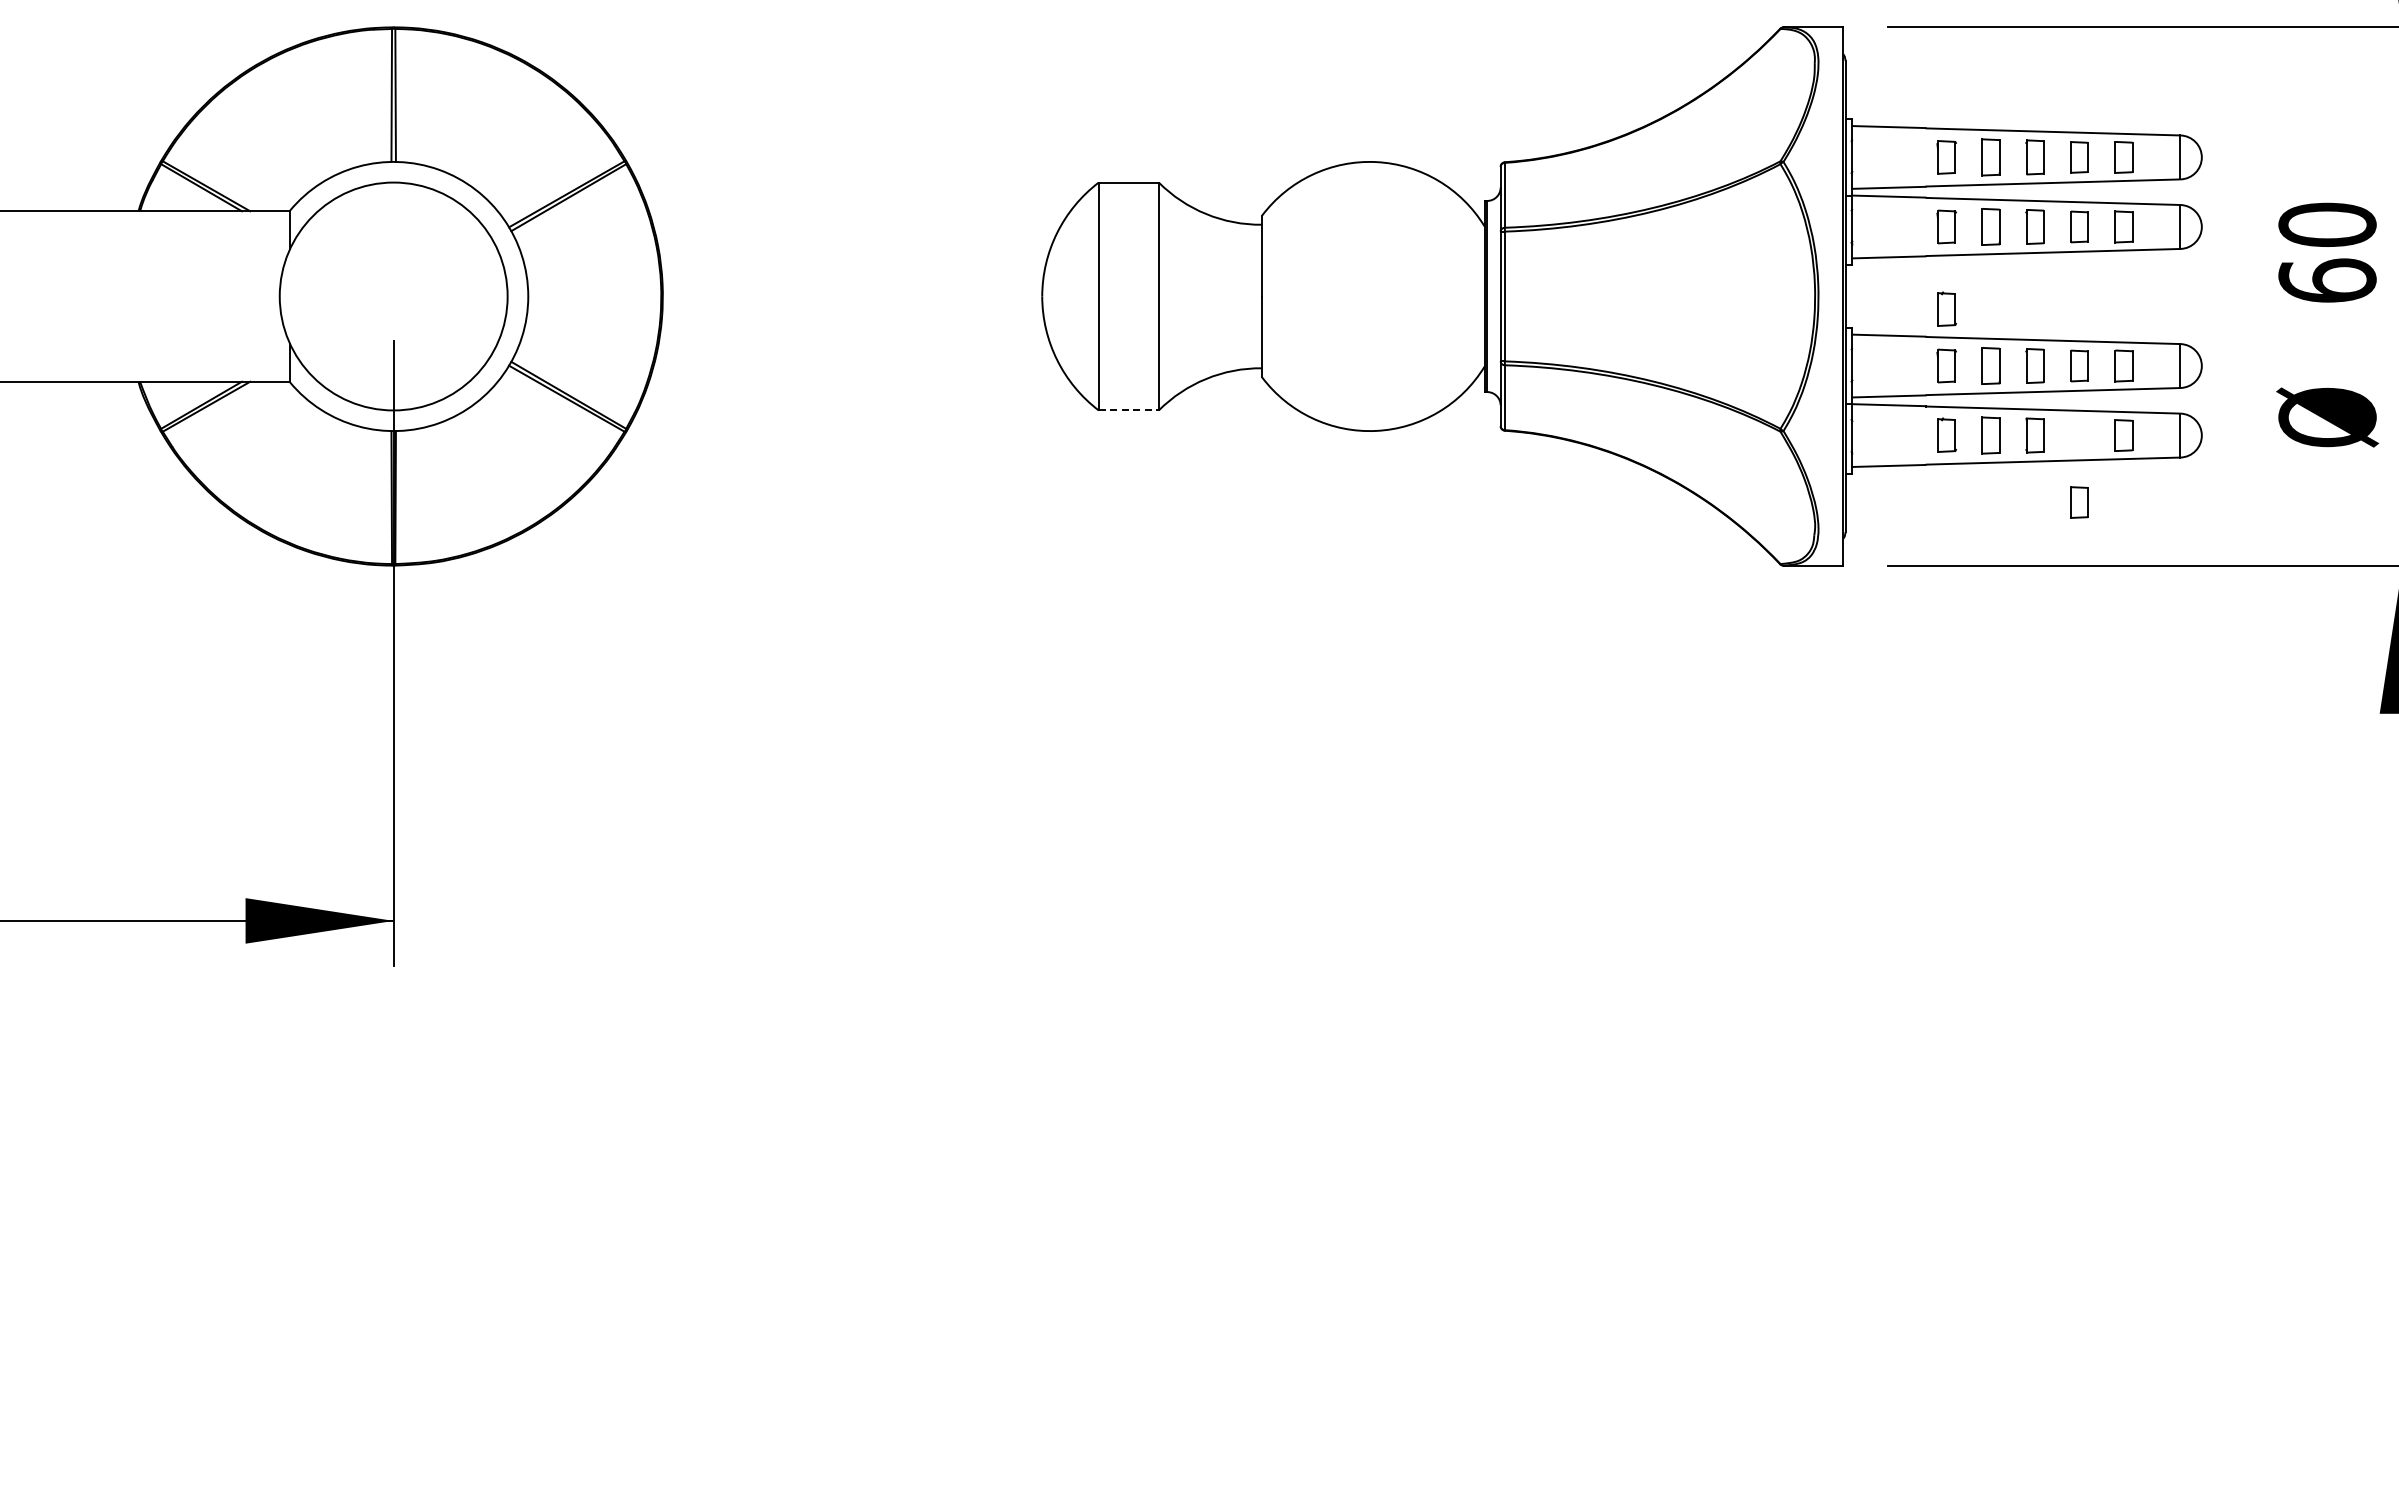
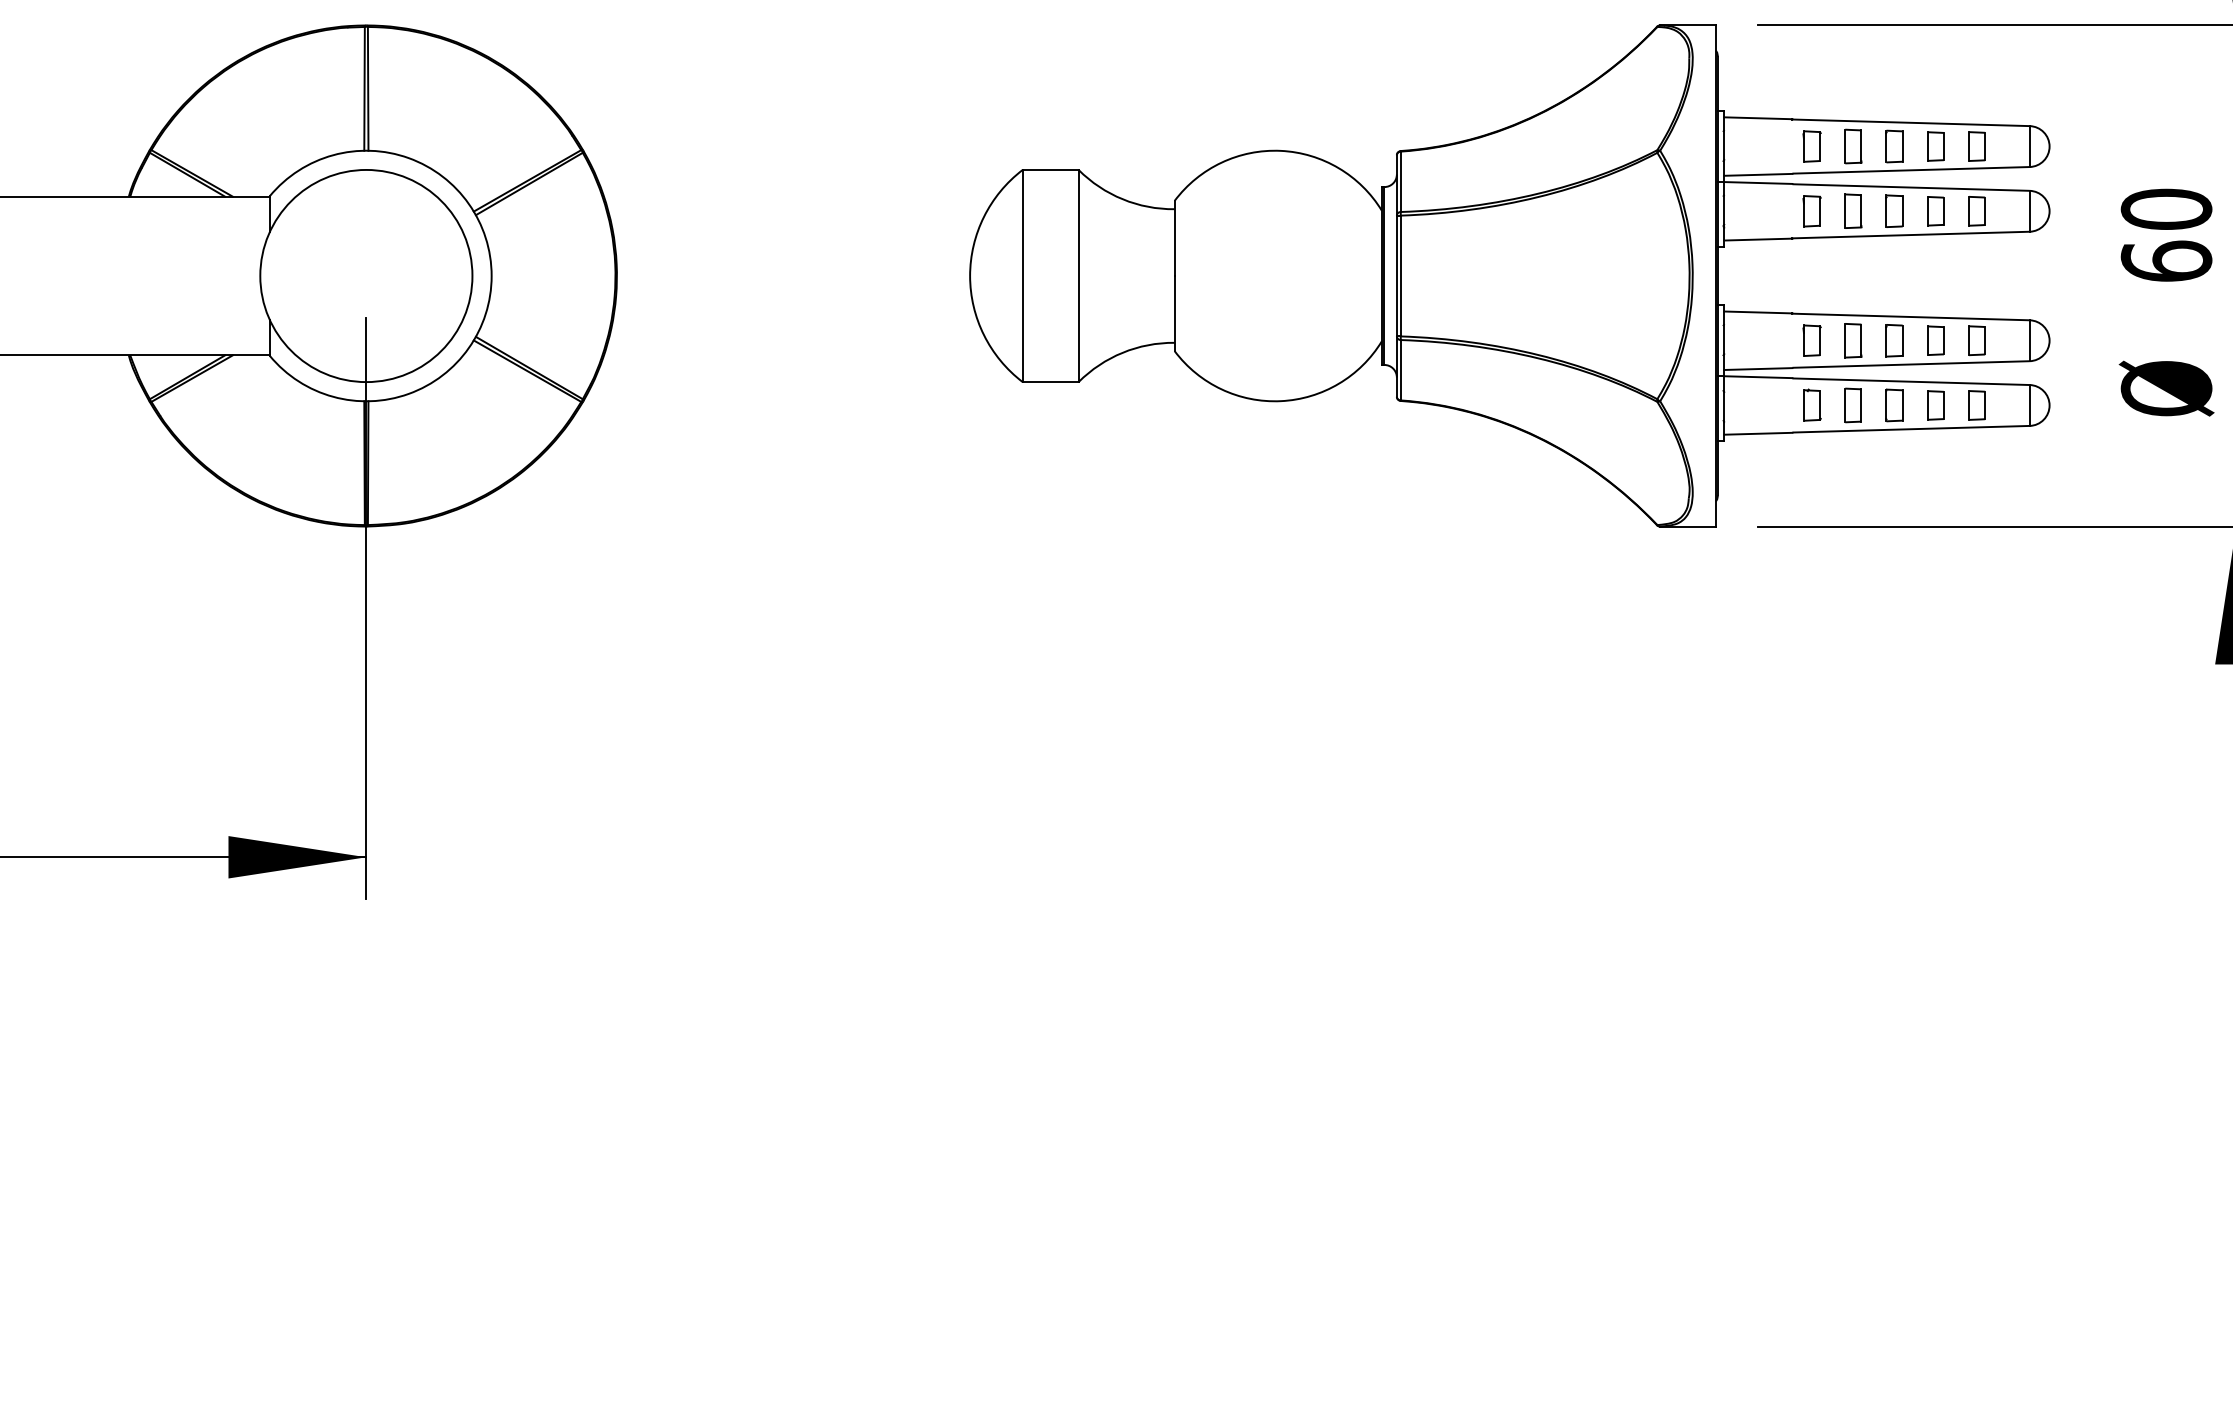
part: (1946, 308) -> (1811, 287), removed
line: (1129, 410) -> (1051, 382), dashed -> solid
part: (2079, 502) -> (1935, 405), moved

